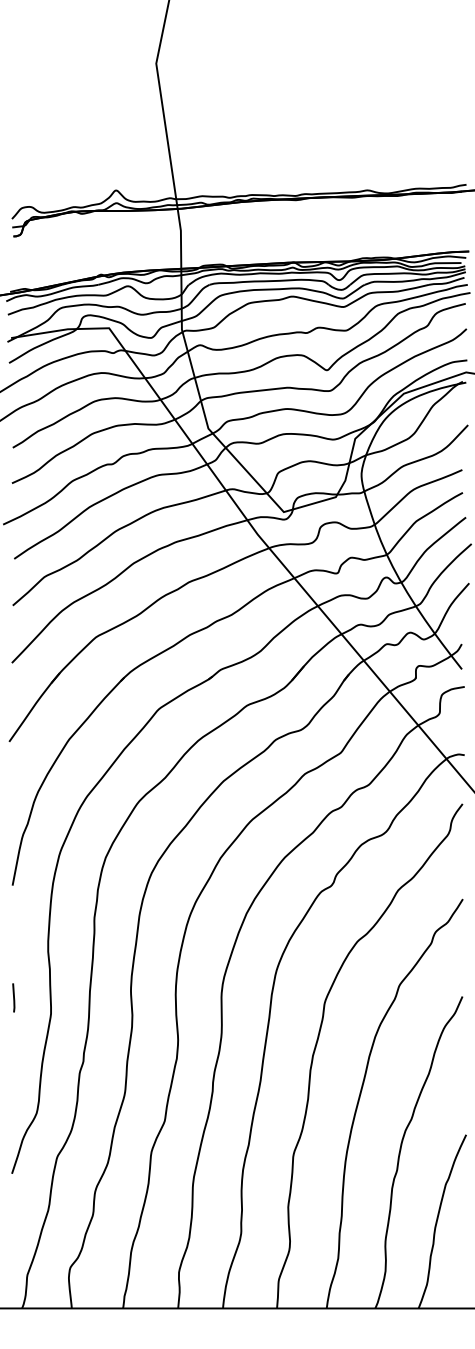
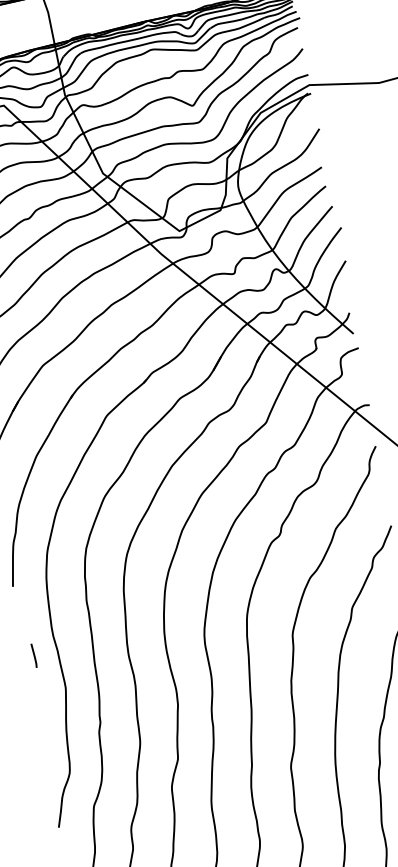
line: (13, 997) -> (33, 655), moved

